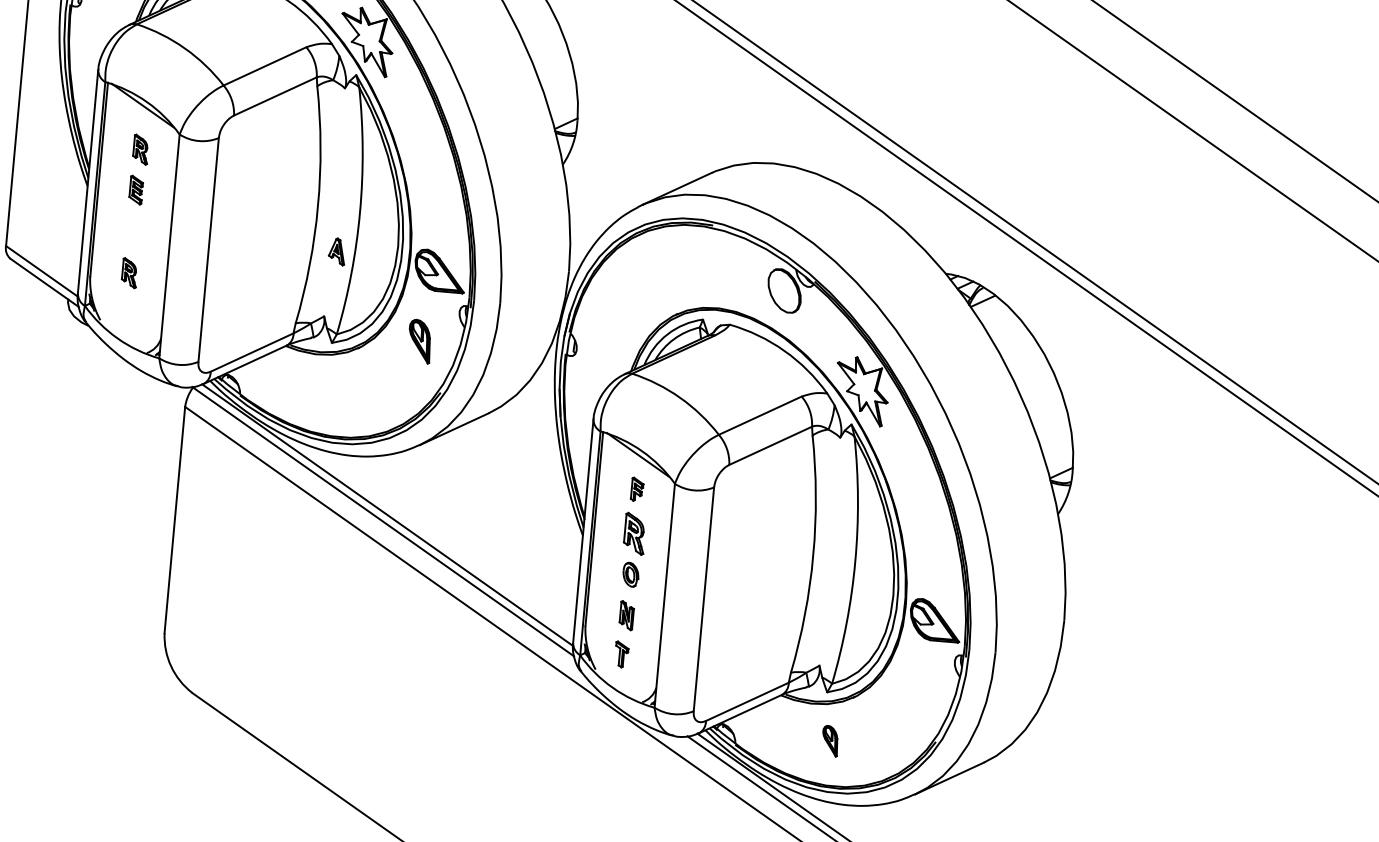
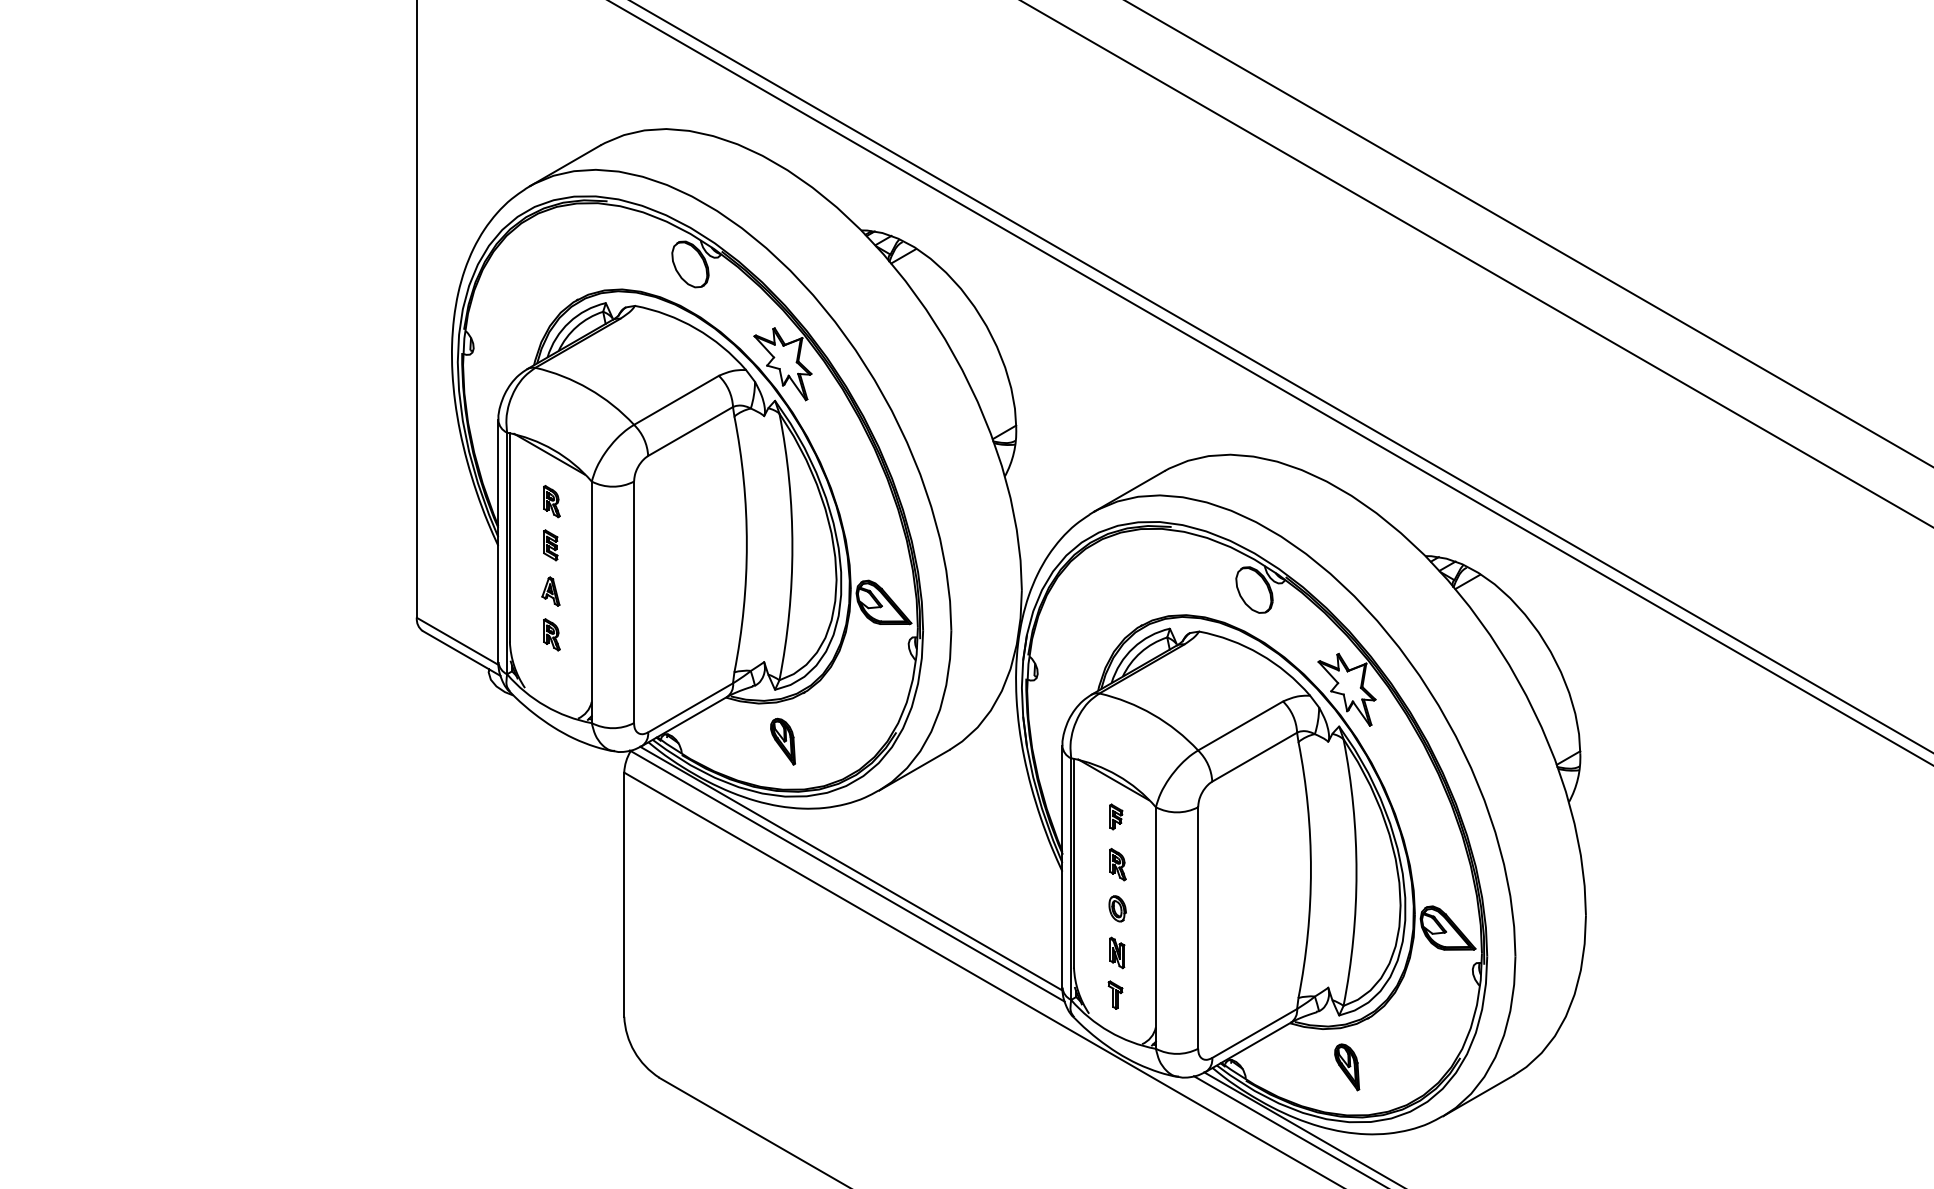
part: (336, 251) -> (550, 591), moved
part: (419, 341) -> (782, 741), moved
part: (634, 533) -> (1117, 864), size x0.71
part: (830, 741) -> (1347, 1067), size x1.43

